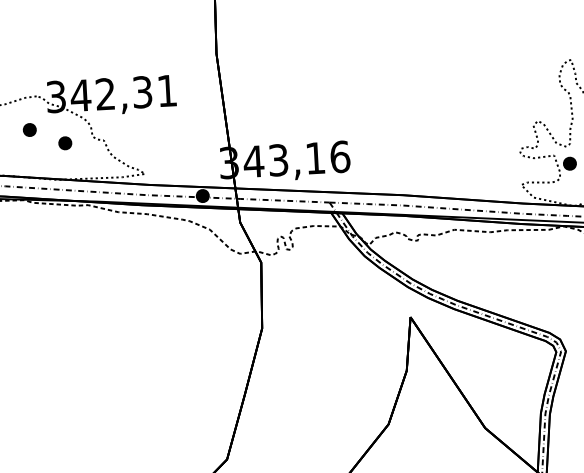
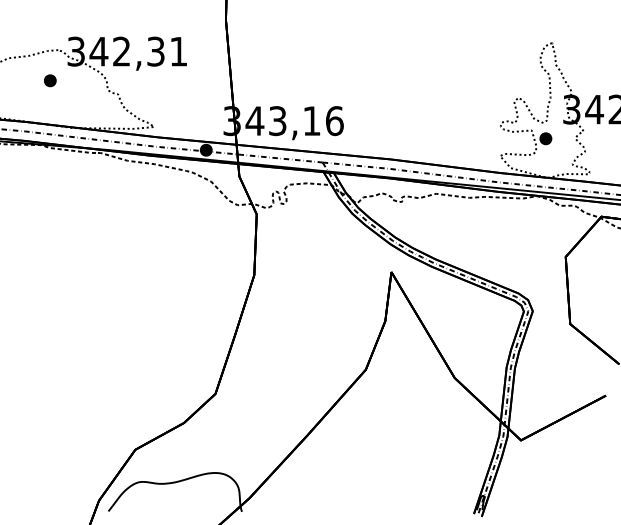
part: (65, 142) -> (82, 94), removed

